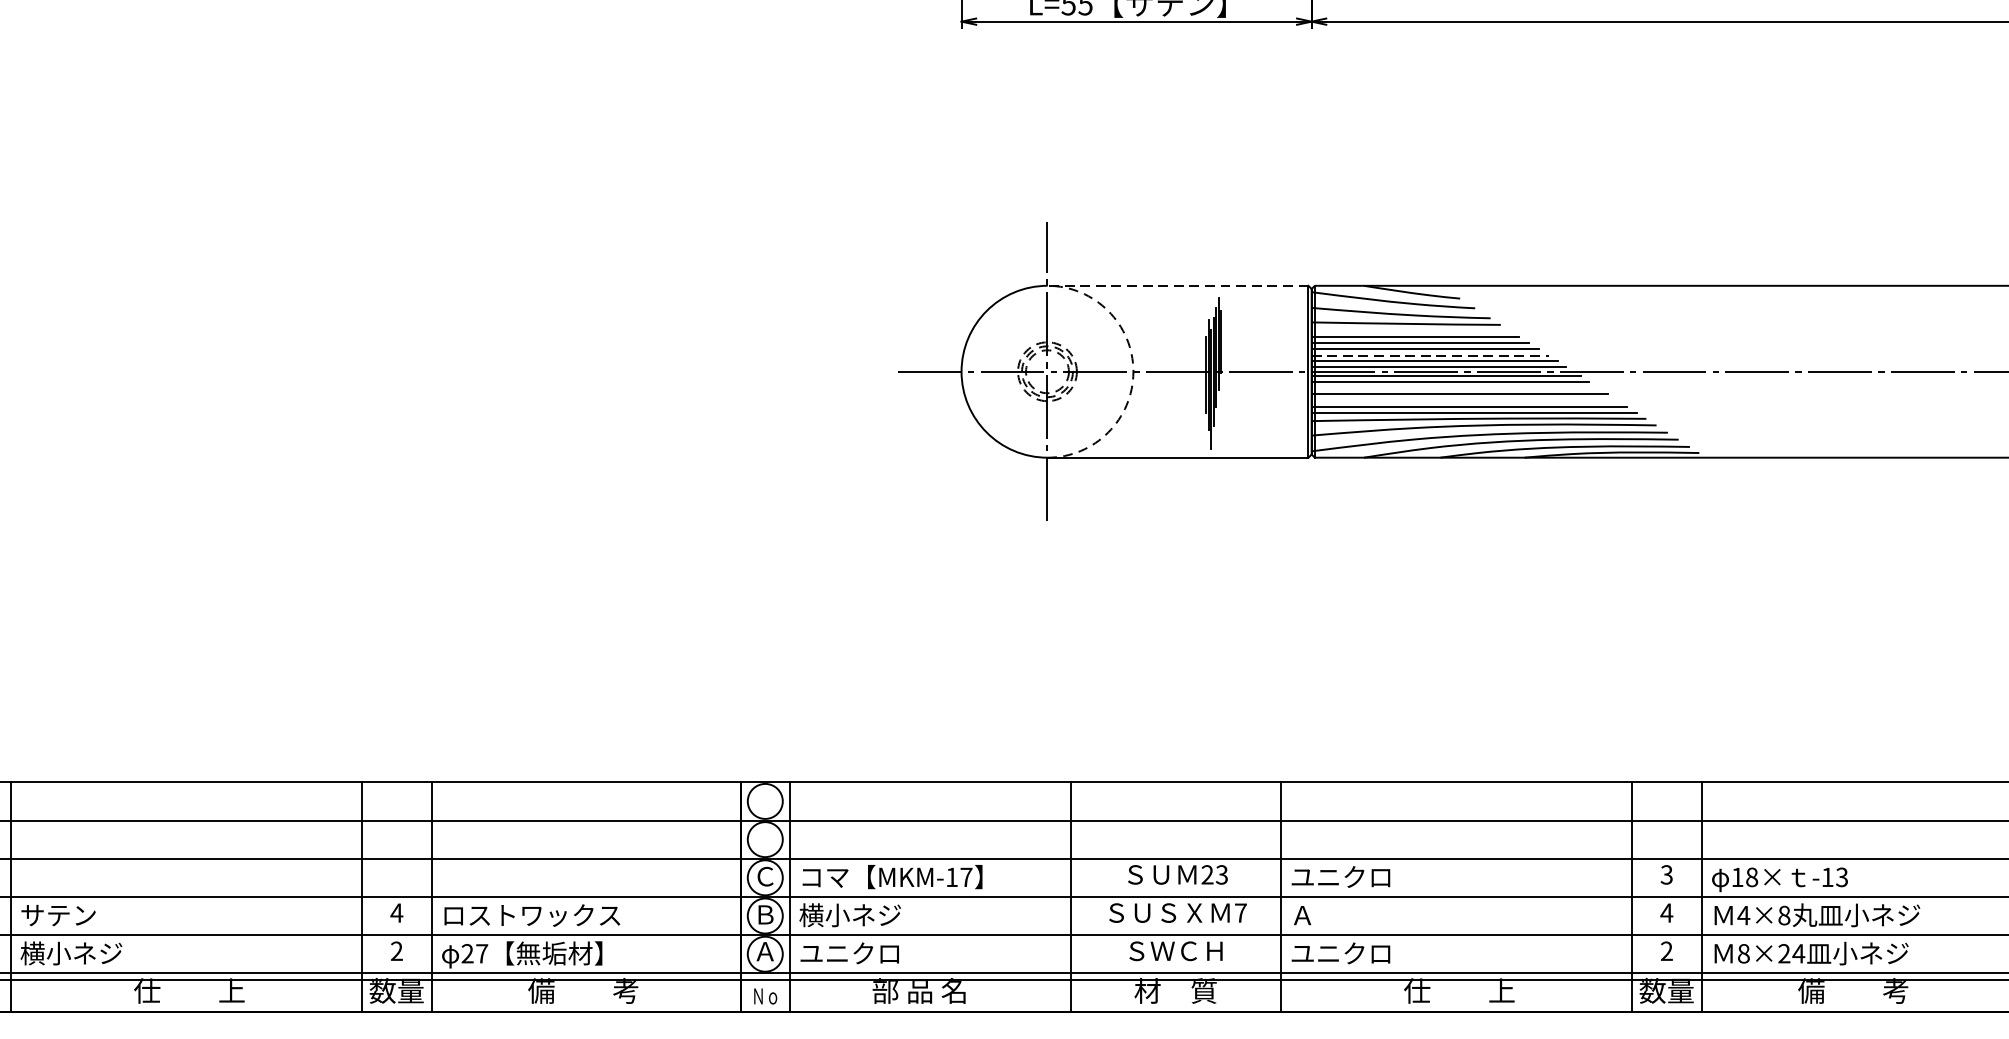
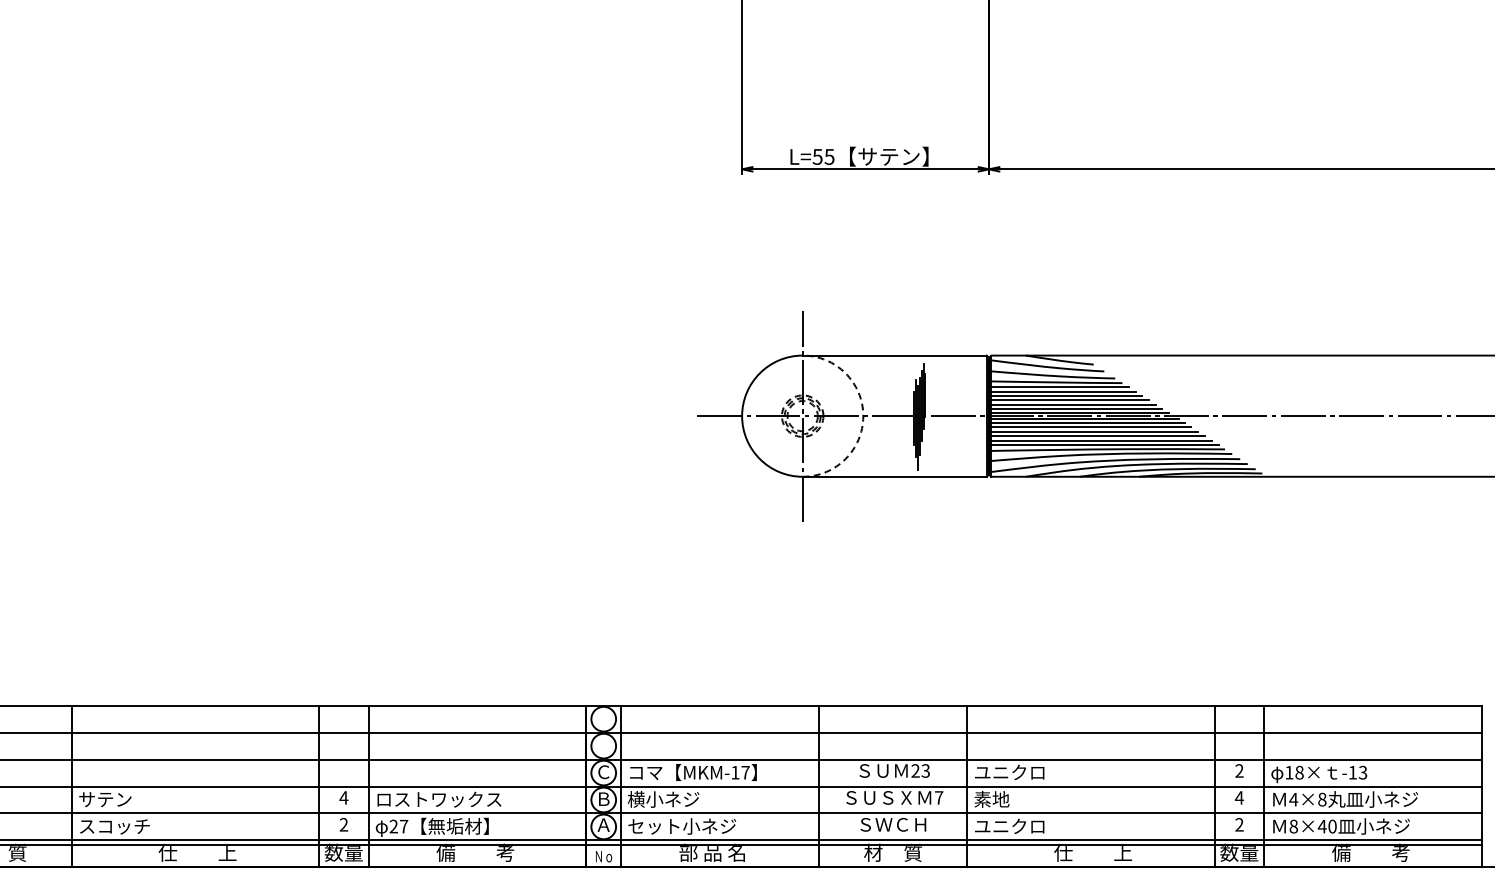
line: (1177, 285) -> (894, 355), dashed -> solid
line: (1410, 331) -> (1058, 387), added
line: (1430, 355) -> (1072, 404), dashed -> solid
line: (1455, 387) -> (1090, 427), added
line: (1464, 400) -> (1096, 436), added
text: (1666, 874) -> (1239, 770), 3 -> 2
text: (1315, 915) -> (991, 799), Ａ -> 素地
text: (71, 953) -> (114, 826), 横小ネジ -> スコッチ
text: (876, 953) -> (682, 826), ユニクロ -> セット小ネジ
text: (1791, 953) -> (1327, 826), 8×24 -> 8×40

